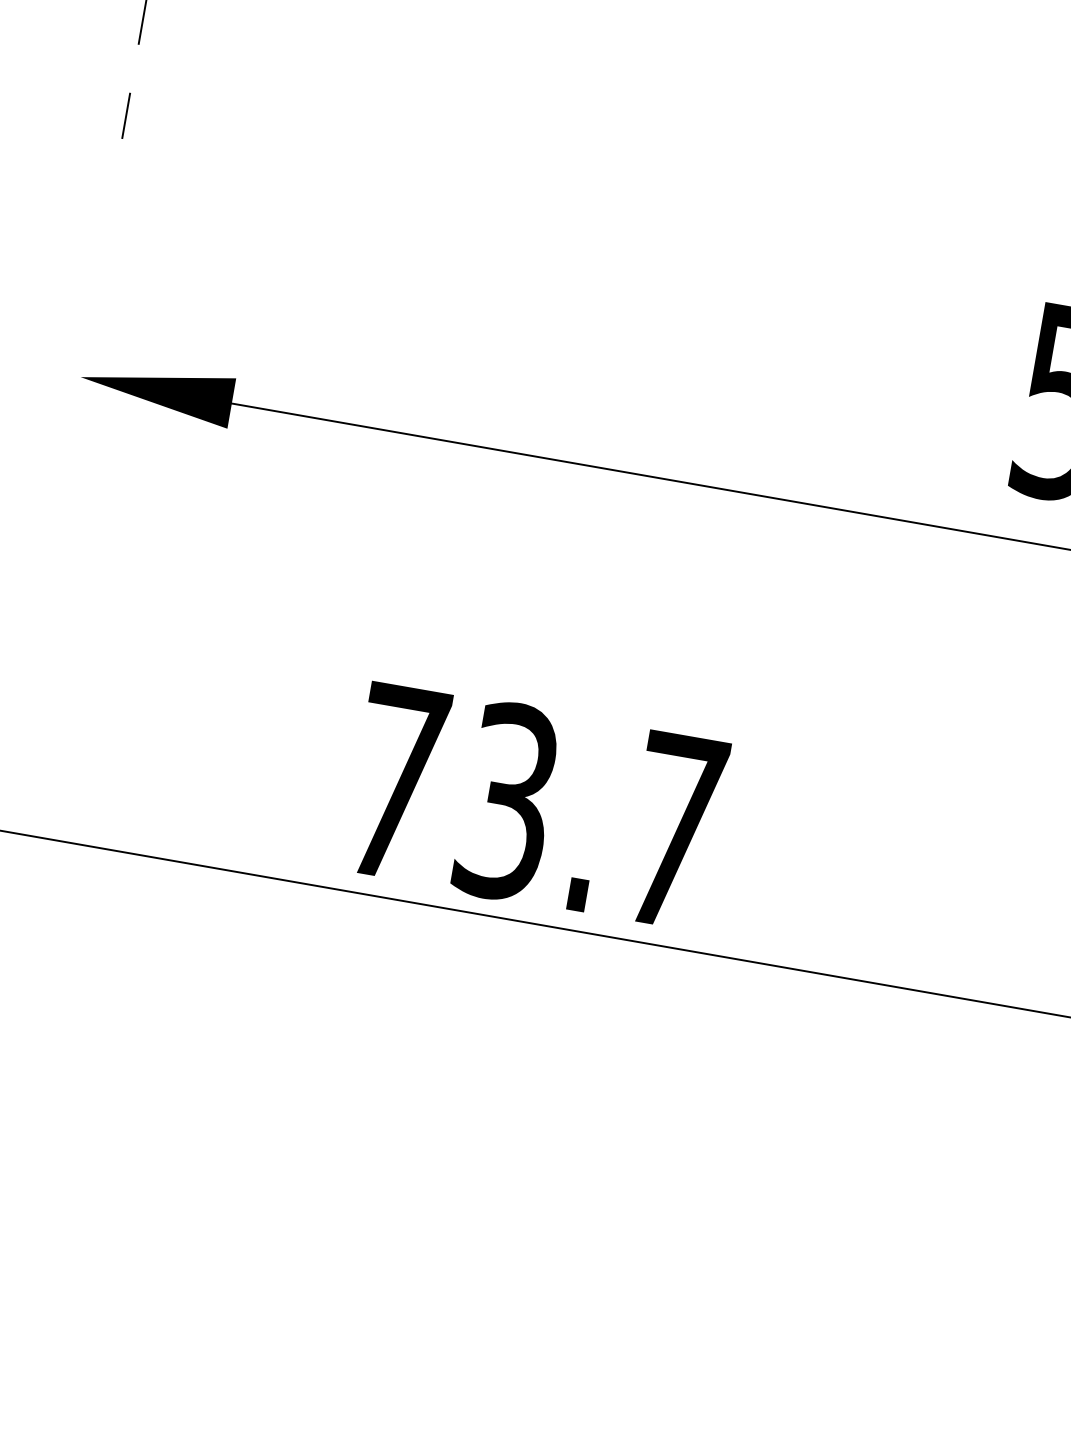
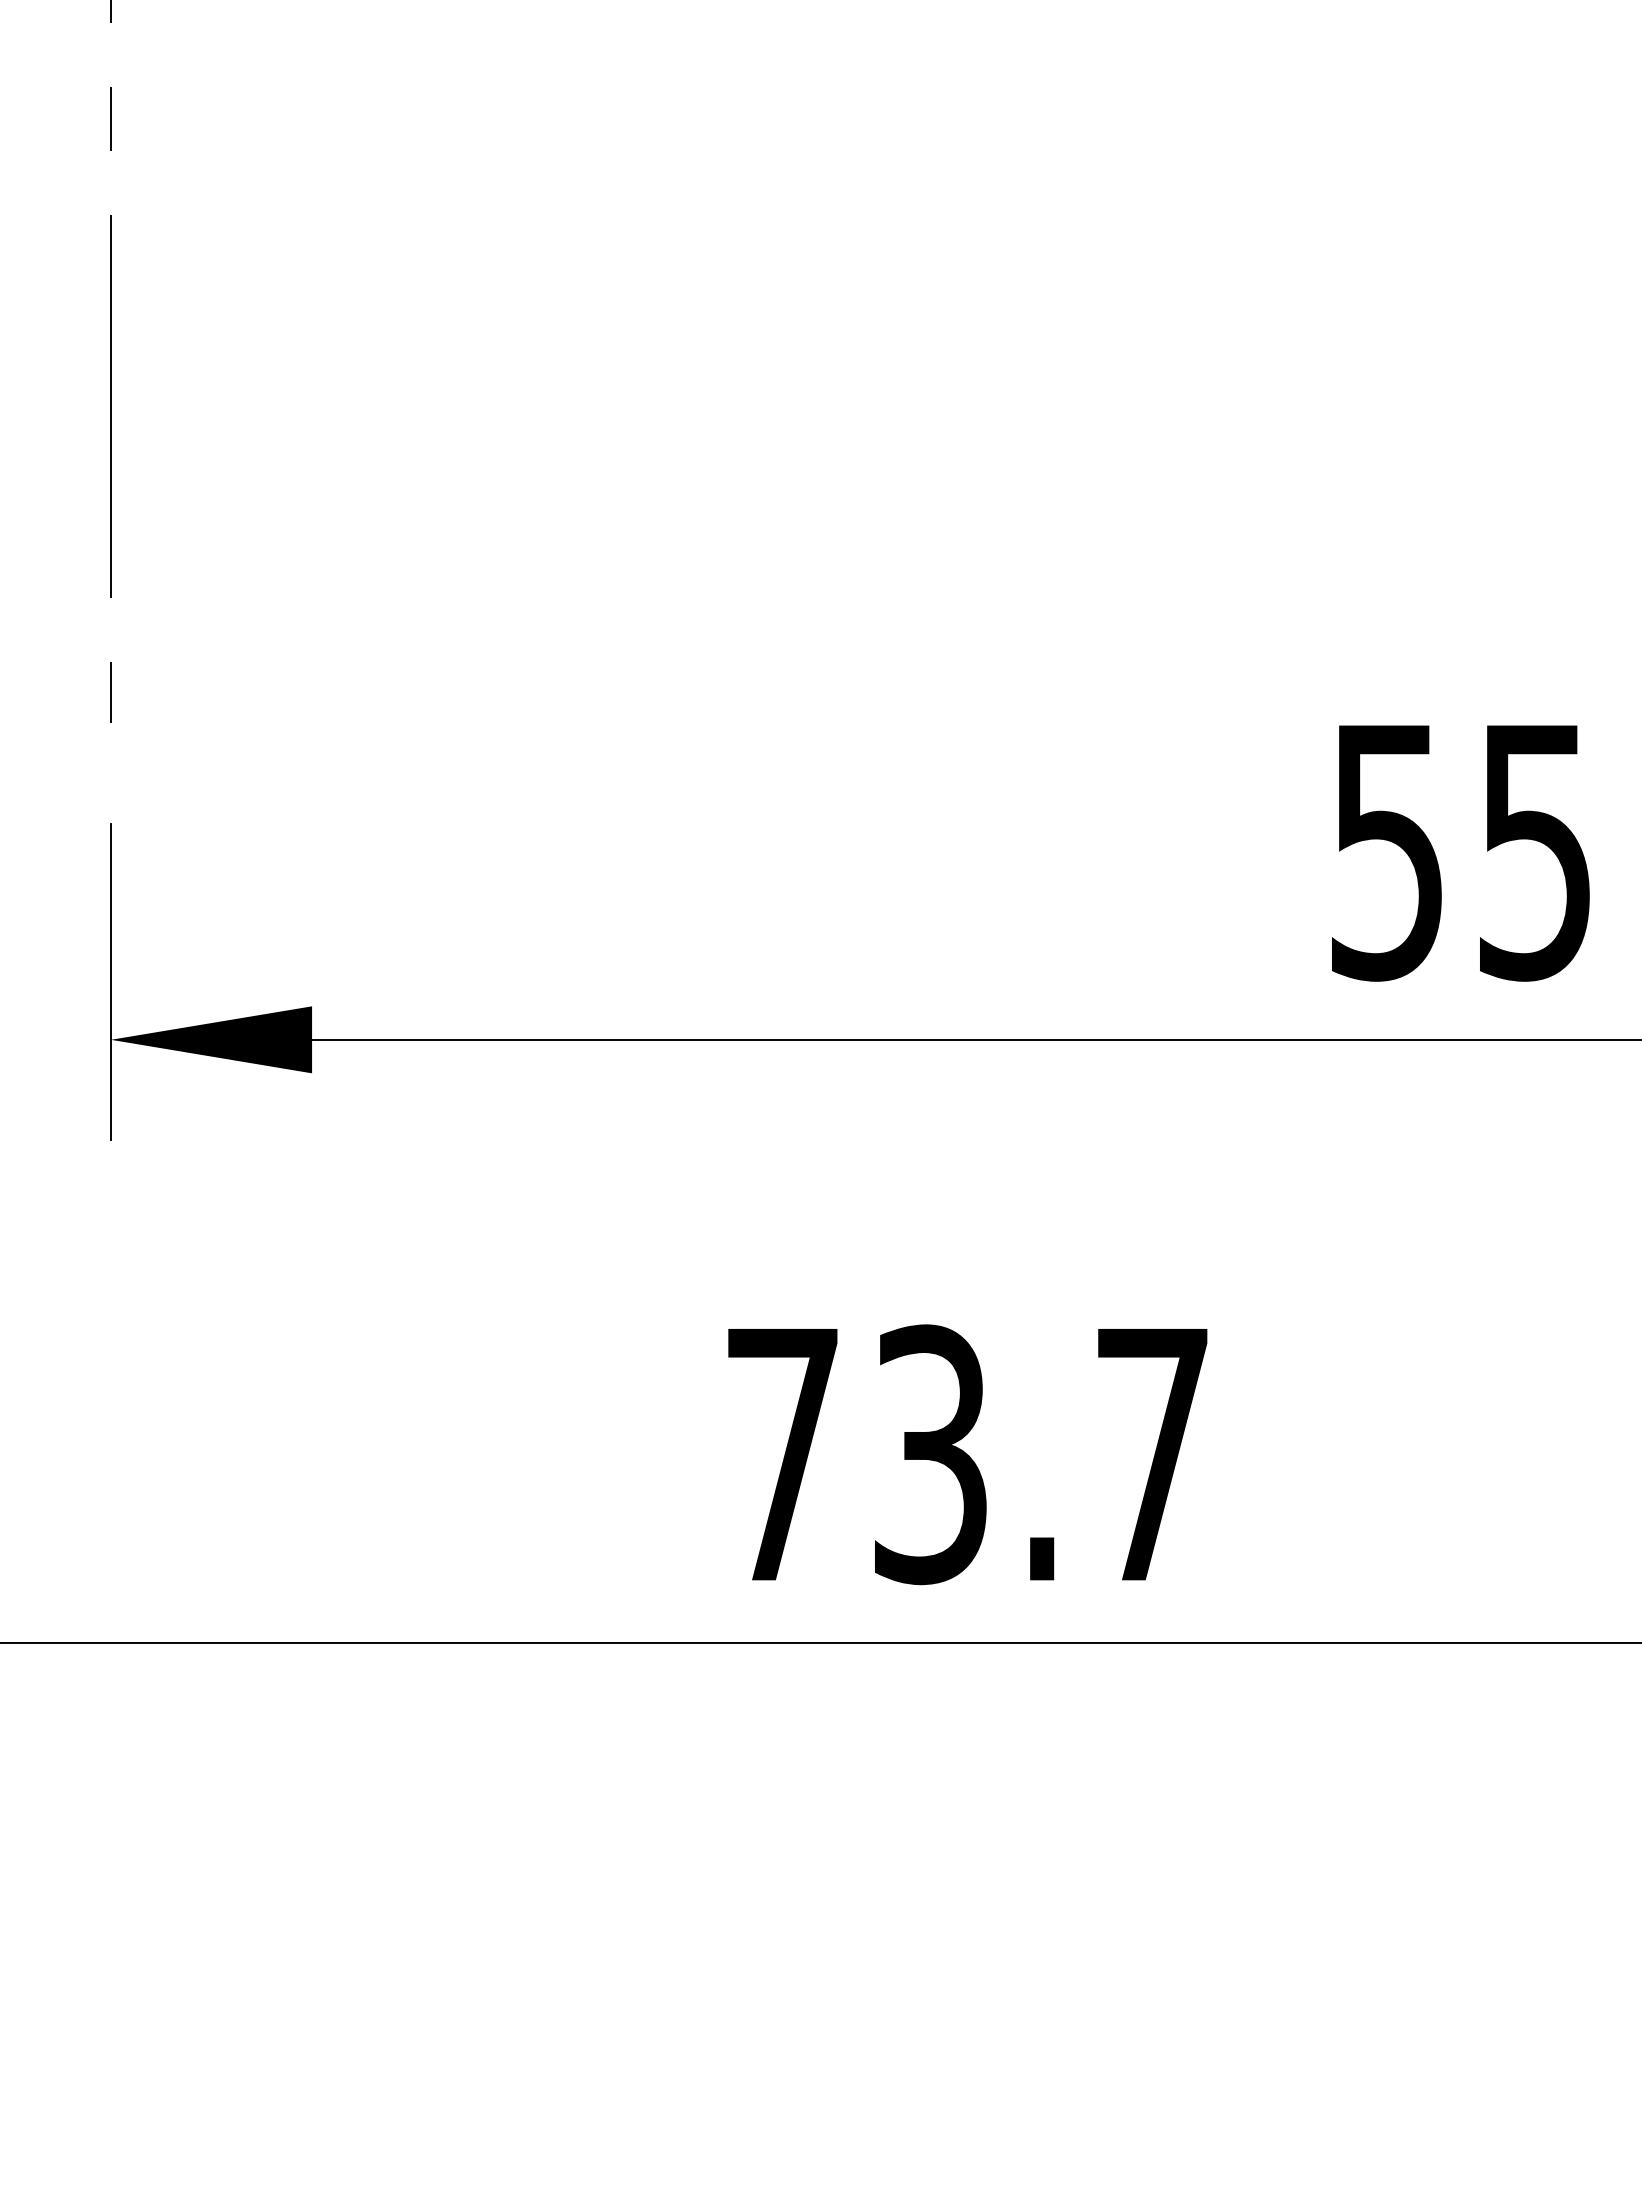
line: (87, 333) -> (110, 981), added
text: (535, 806) -> (967, 1454), moved

